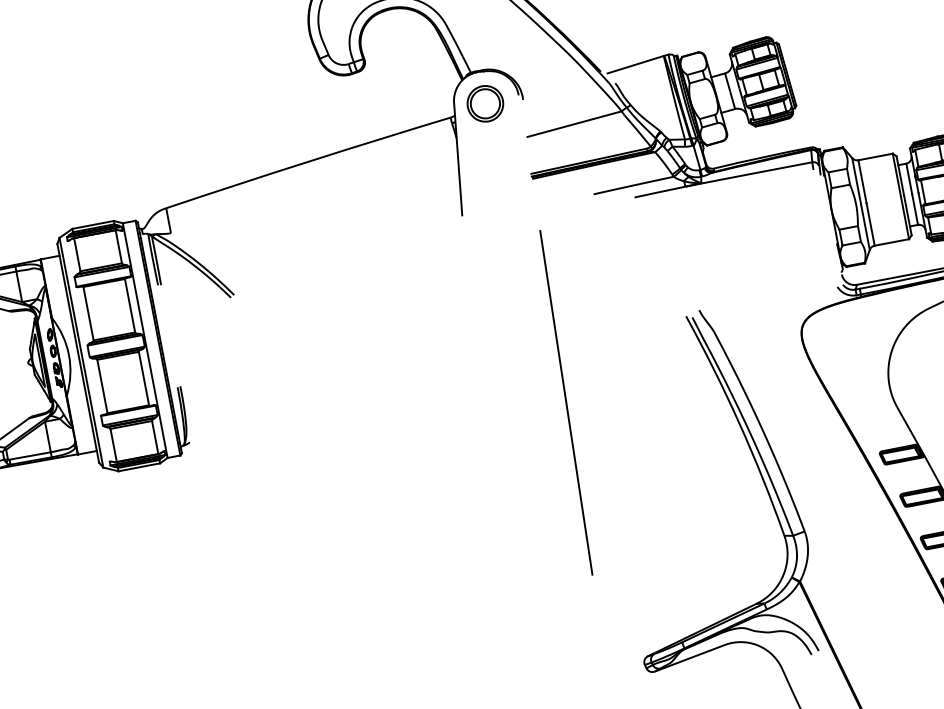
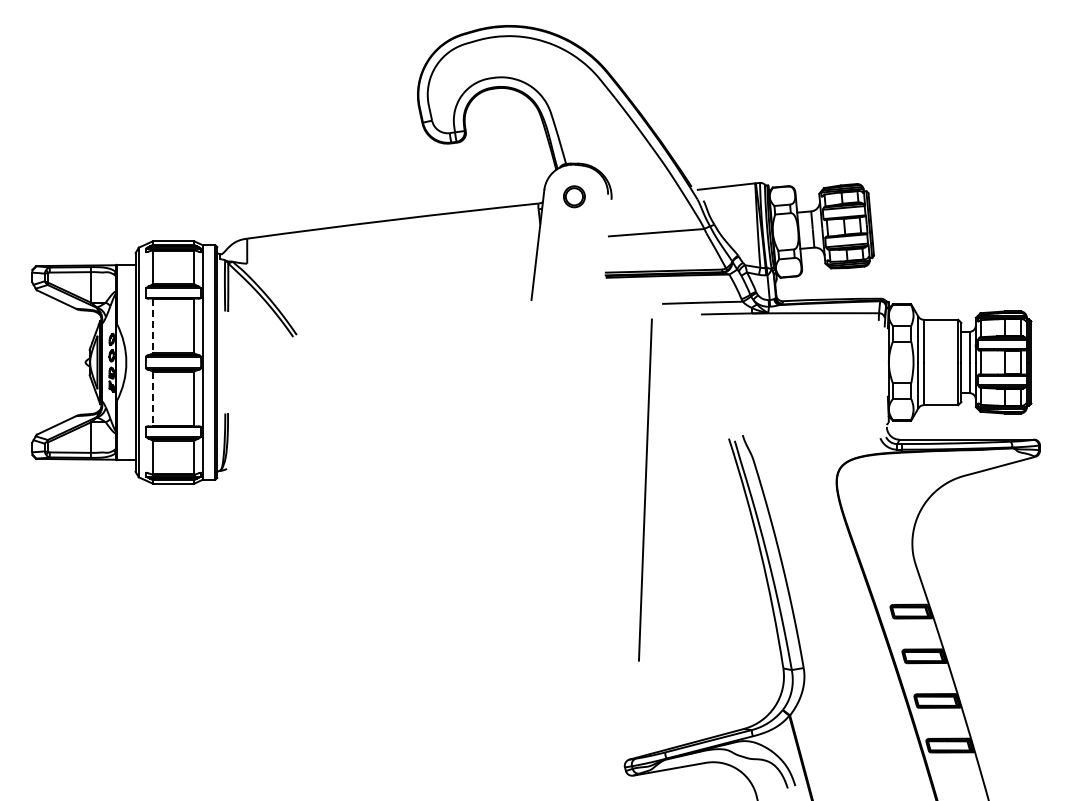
part: (485, 103) -> (574, 196), size x0.6
line: (88, 314) -> (152, 326), solid -> dashed
line: (102, 386) -> (152, 398), solid -> dashed
line: (566, 402) -> (645, 489), moved

